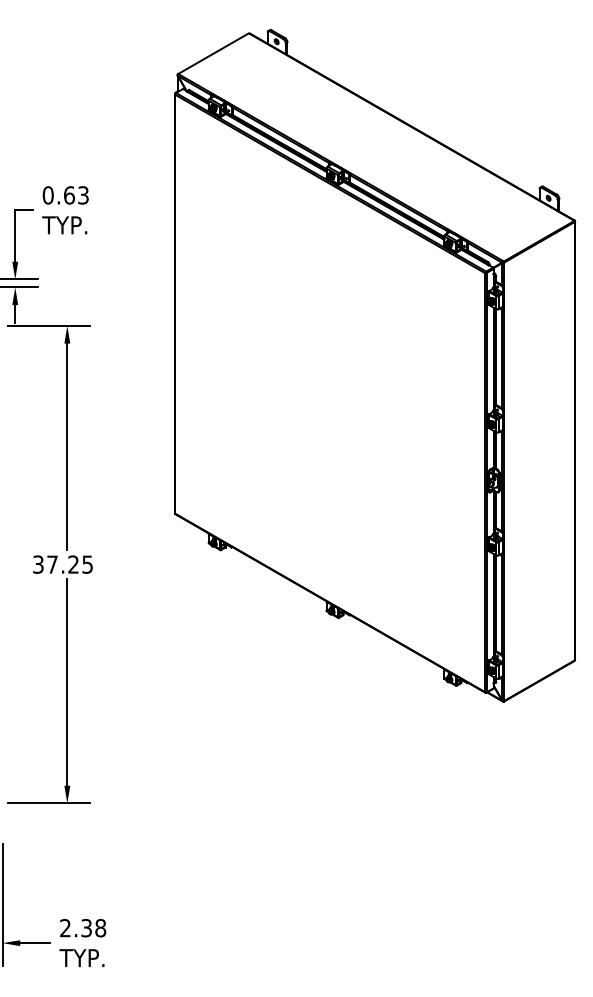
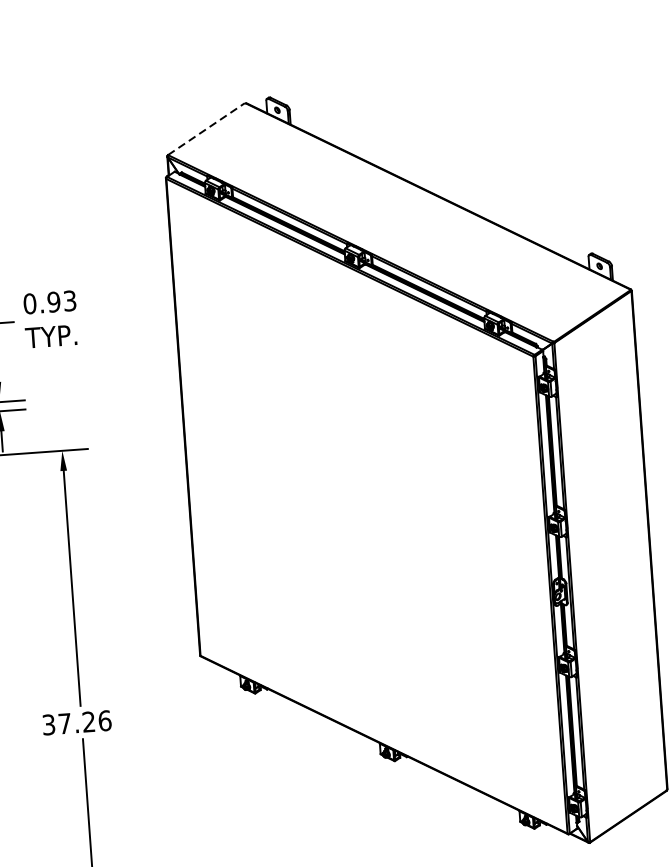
line: (213, 53) -> (206, 128), solid -> dashed
text: (68, 195) -> (53, 302), 0.63 -> 0.93
text: (87, 564) -> (104, 720), 37.25 -> 37.26

